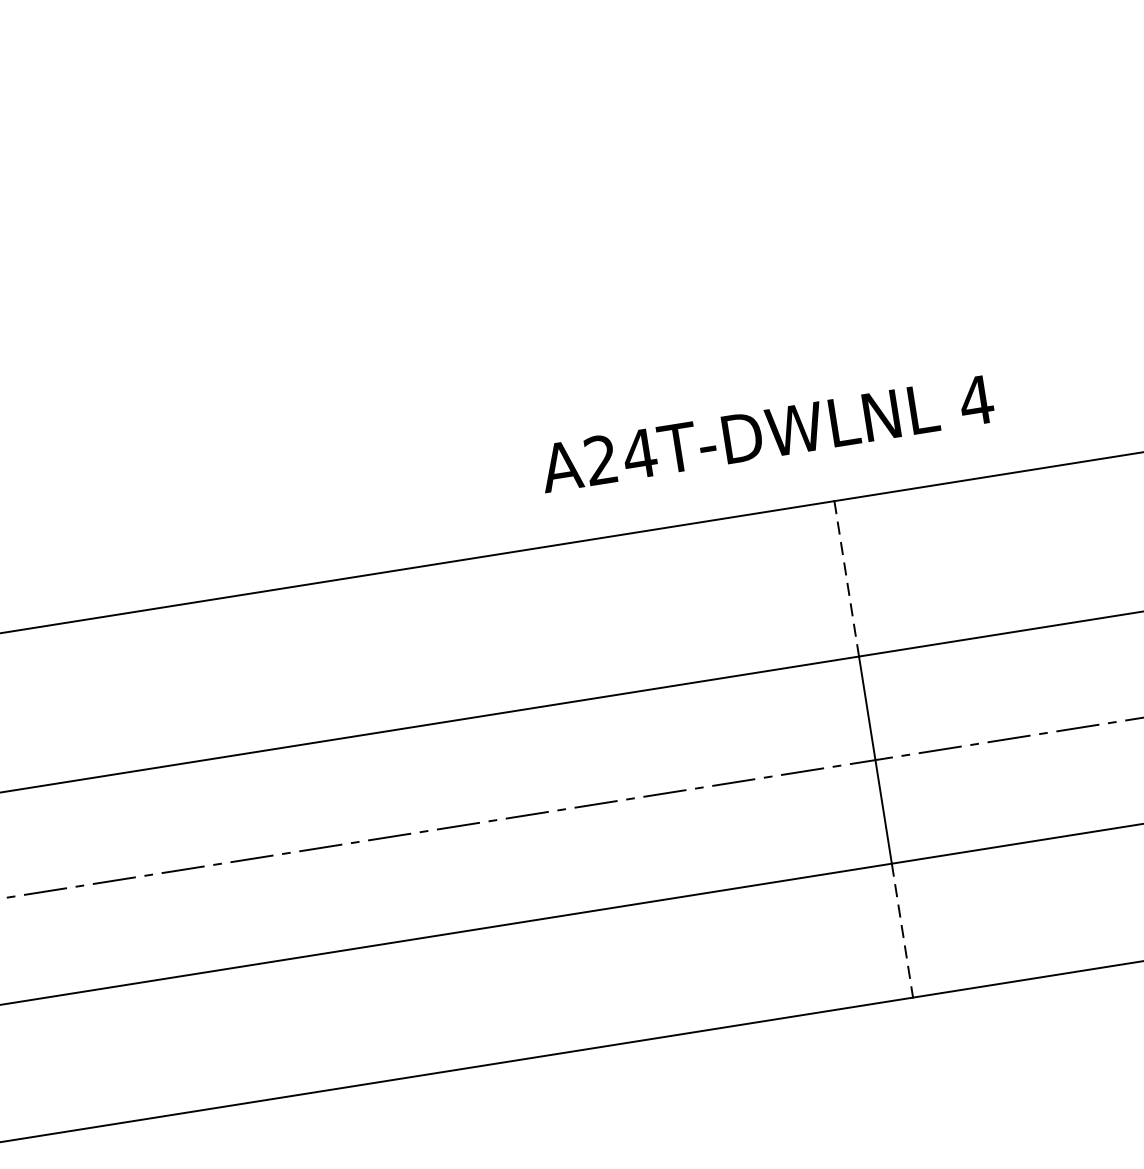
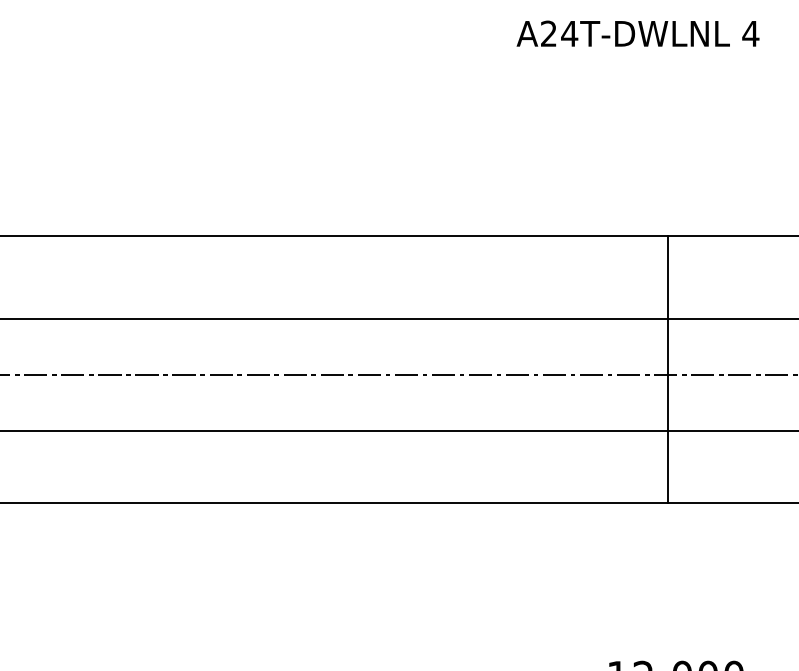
text: (765, 433) -> (637, 33), moved
line: (845, 578) -> (667, 277), dashed -> solid
line: (901, 931) -> (667, 467), dashed -> solid

